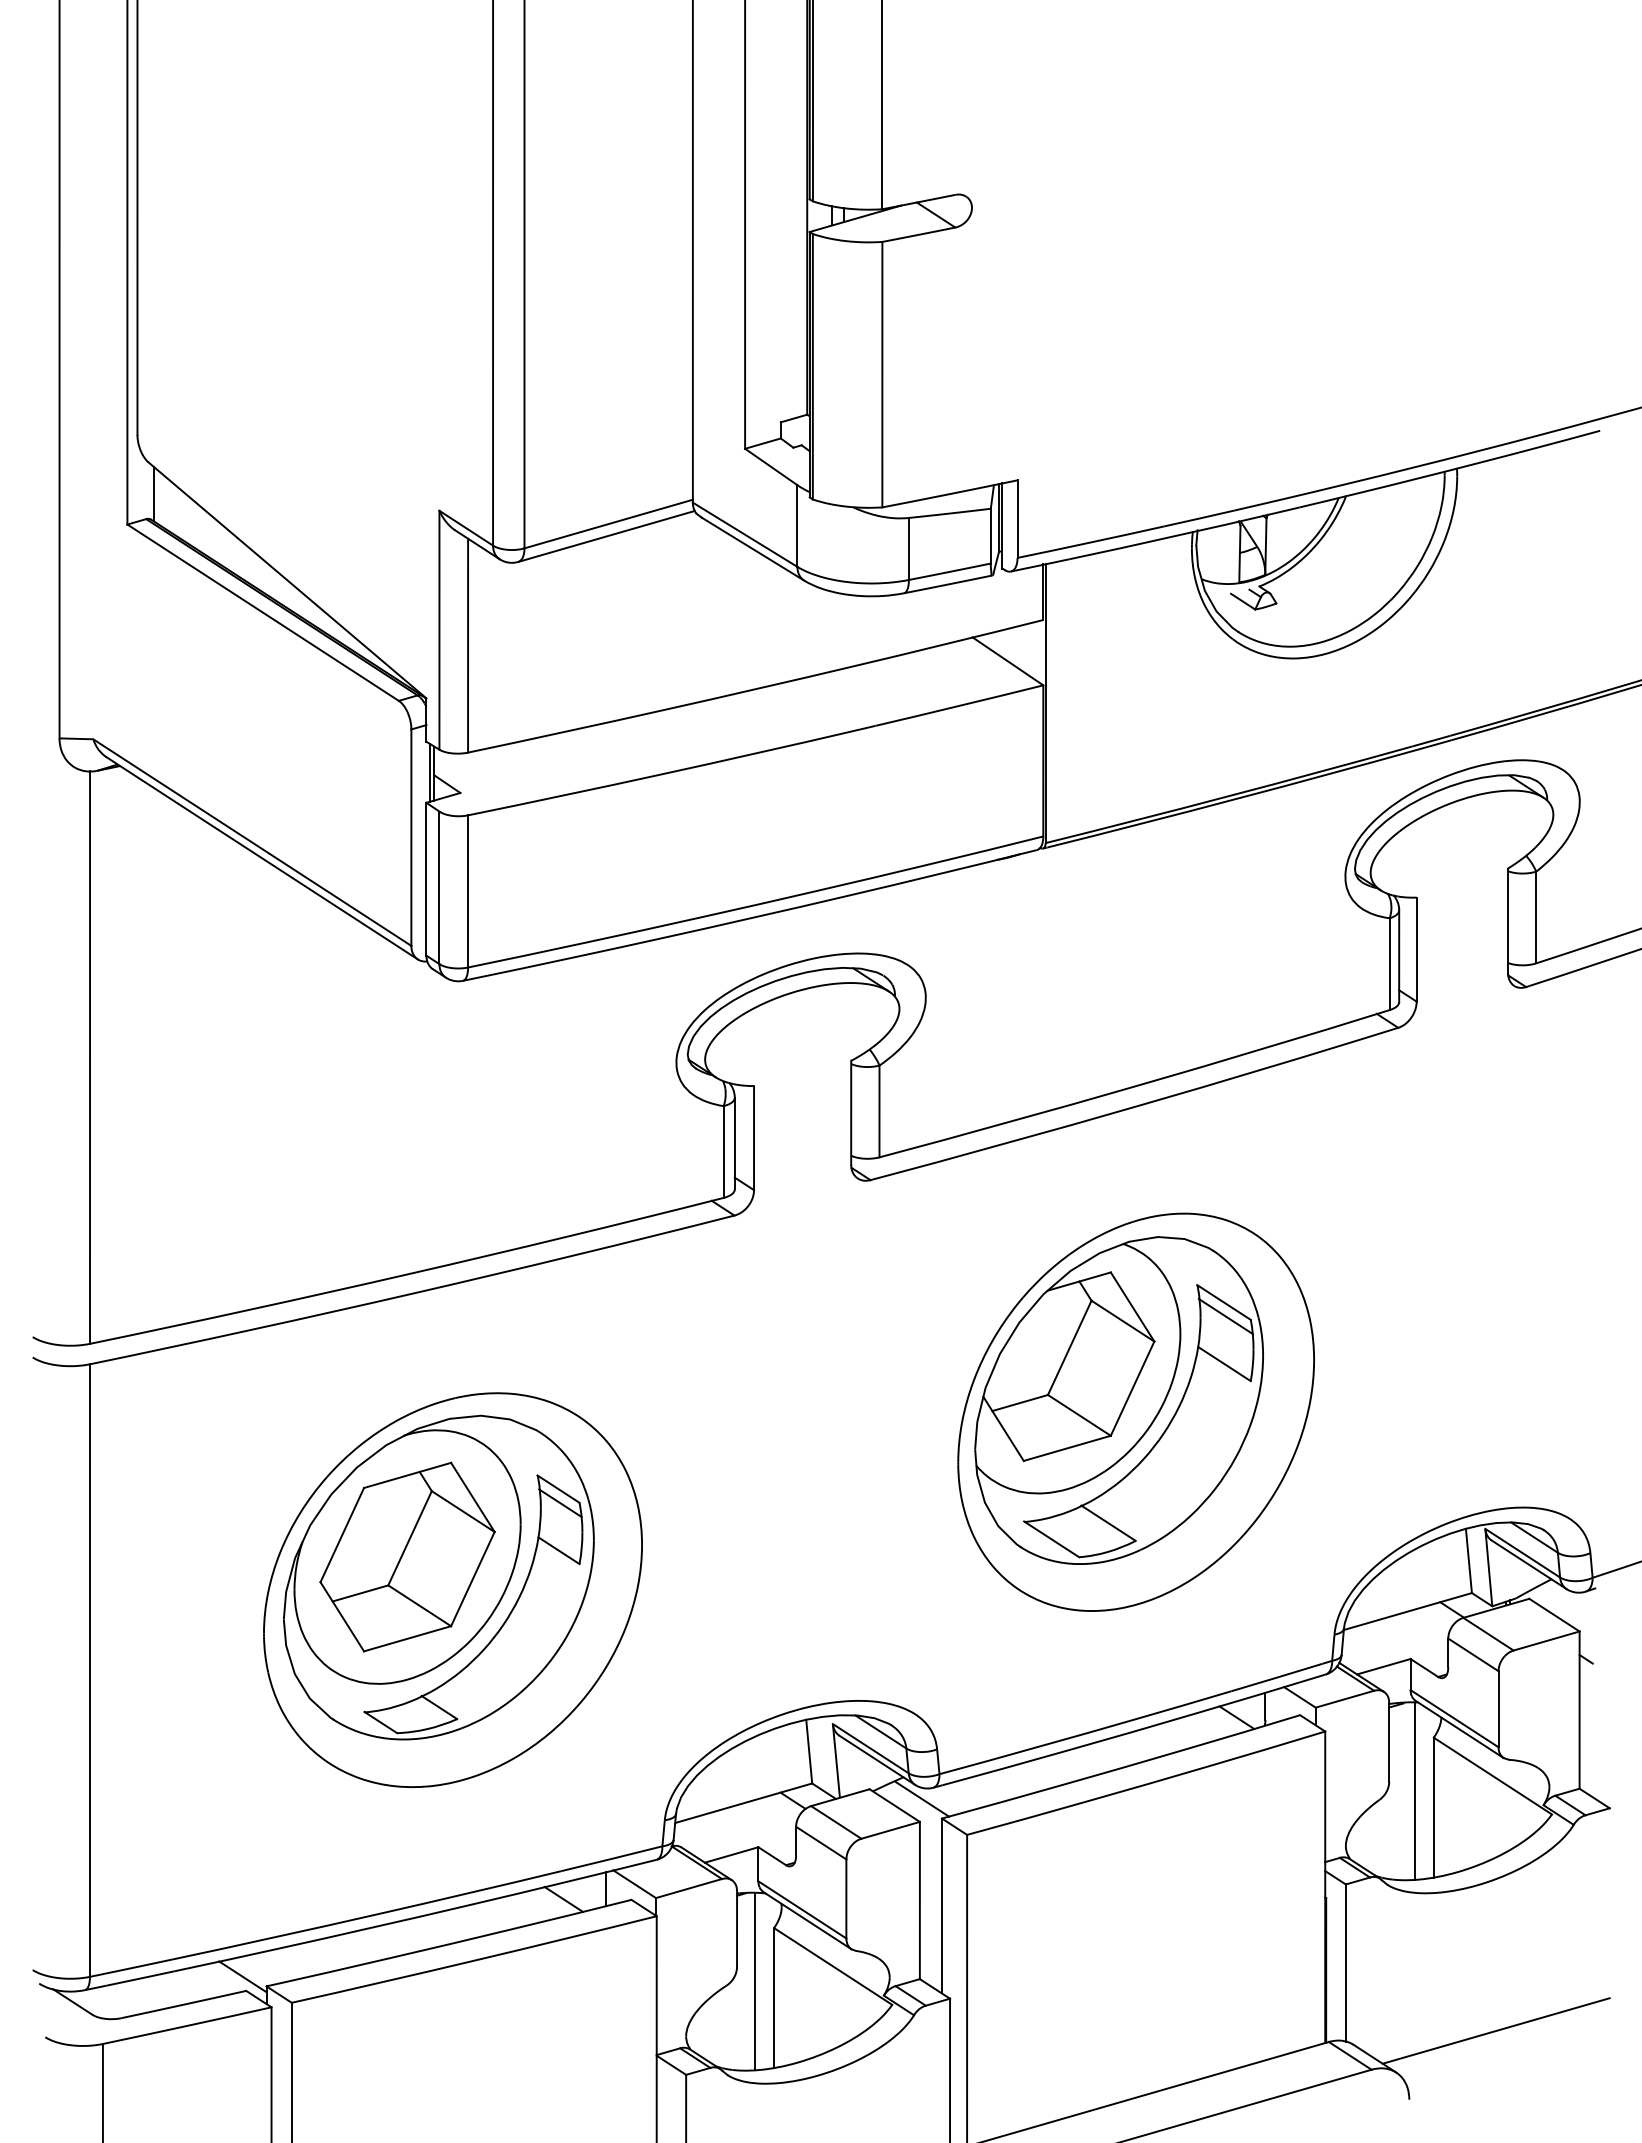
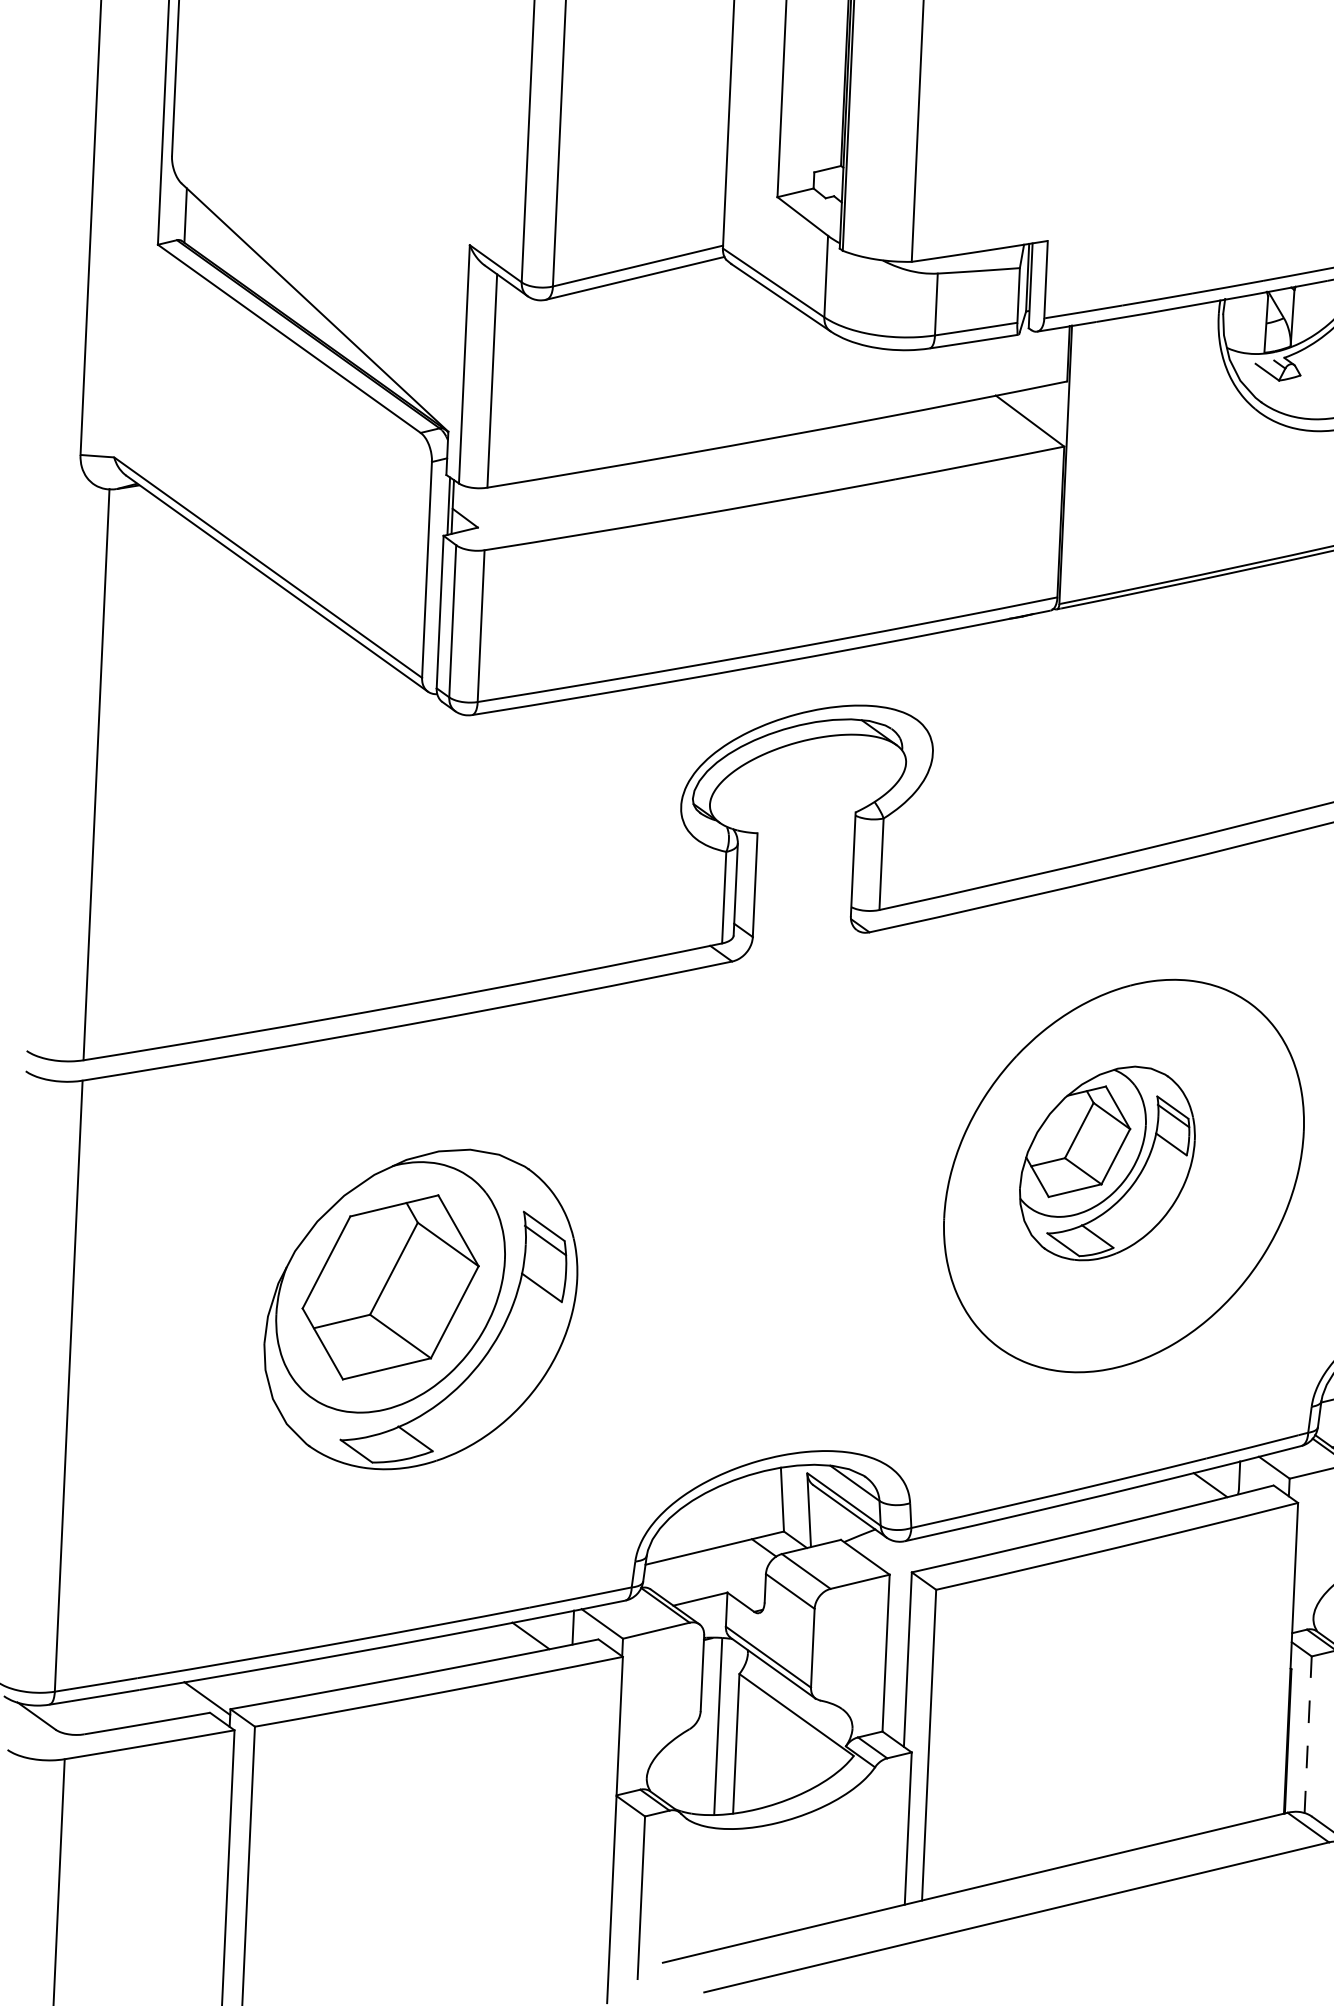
part: (1118, 1400) -> (1106, 1163), size x0.6
part: (452, 1589) -> (433, 1321), removed
line: (922, 1799) -> (893, 1552), removed
line: (1345, 1963) -> (1307, 1735), solid -> dashed

